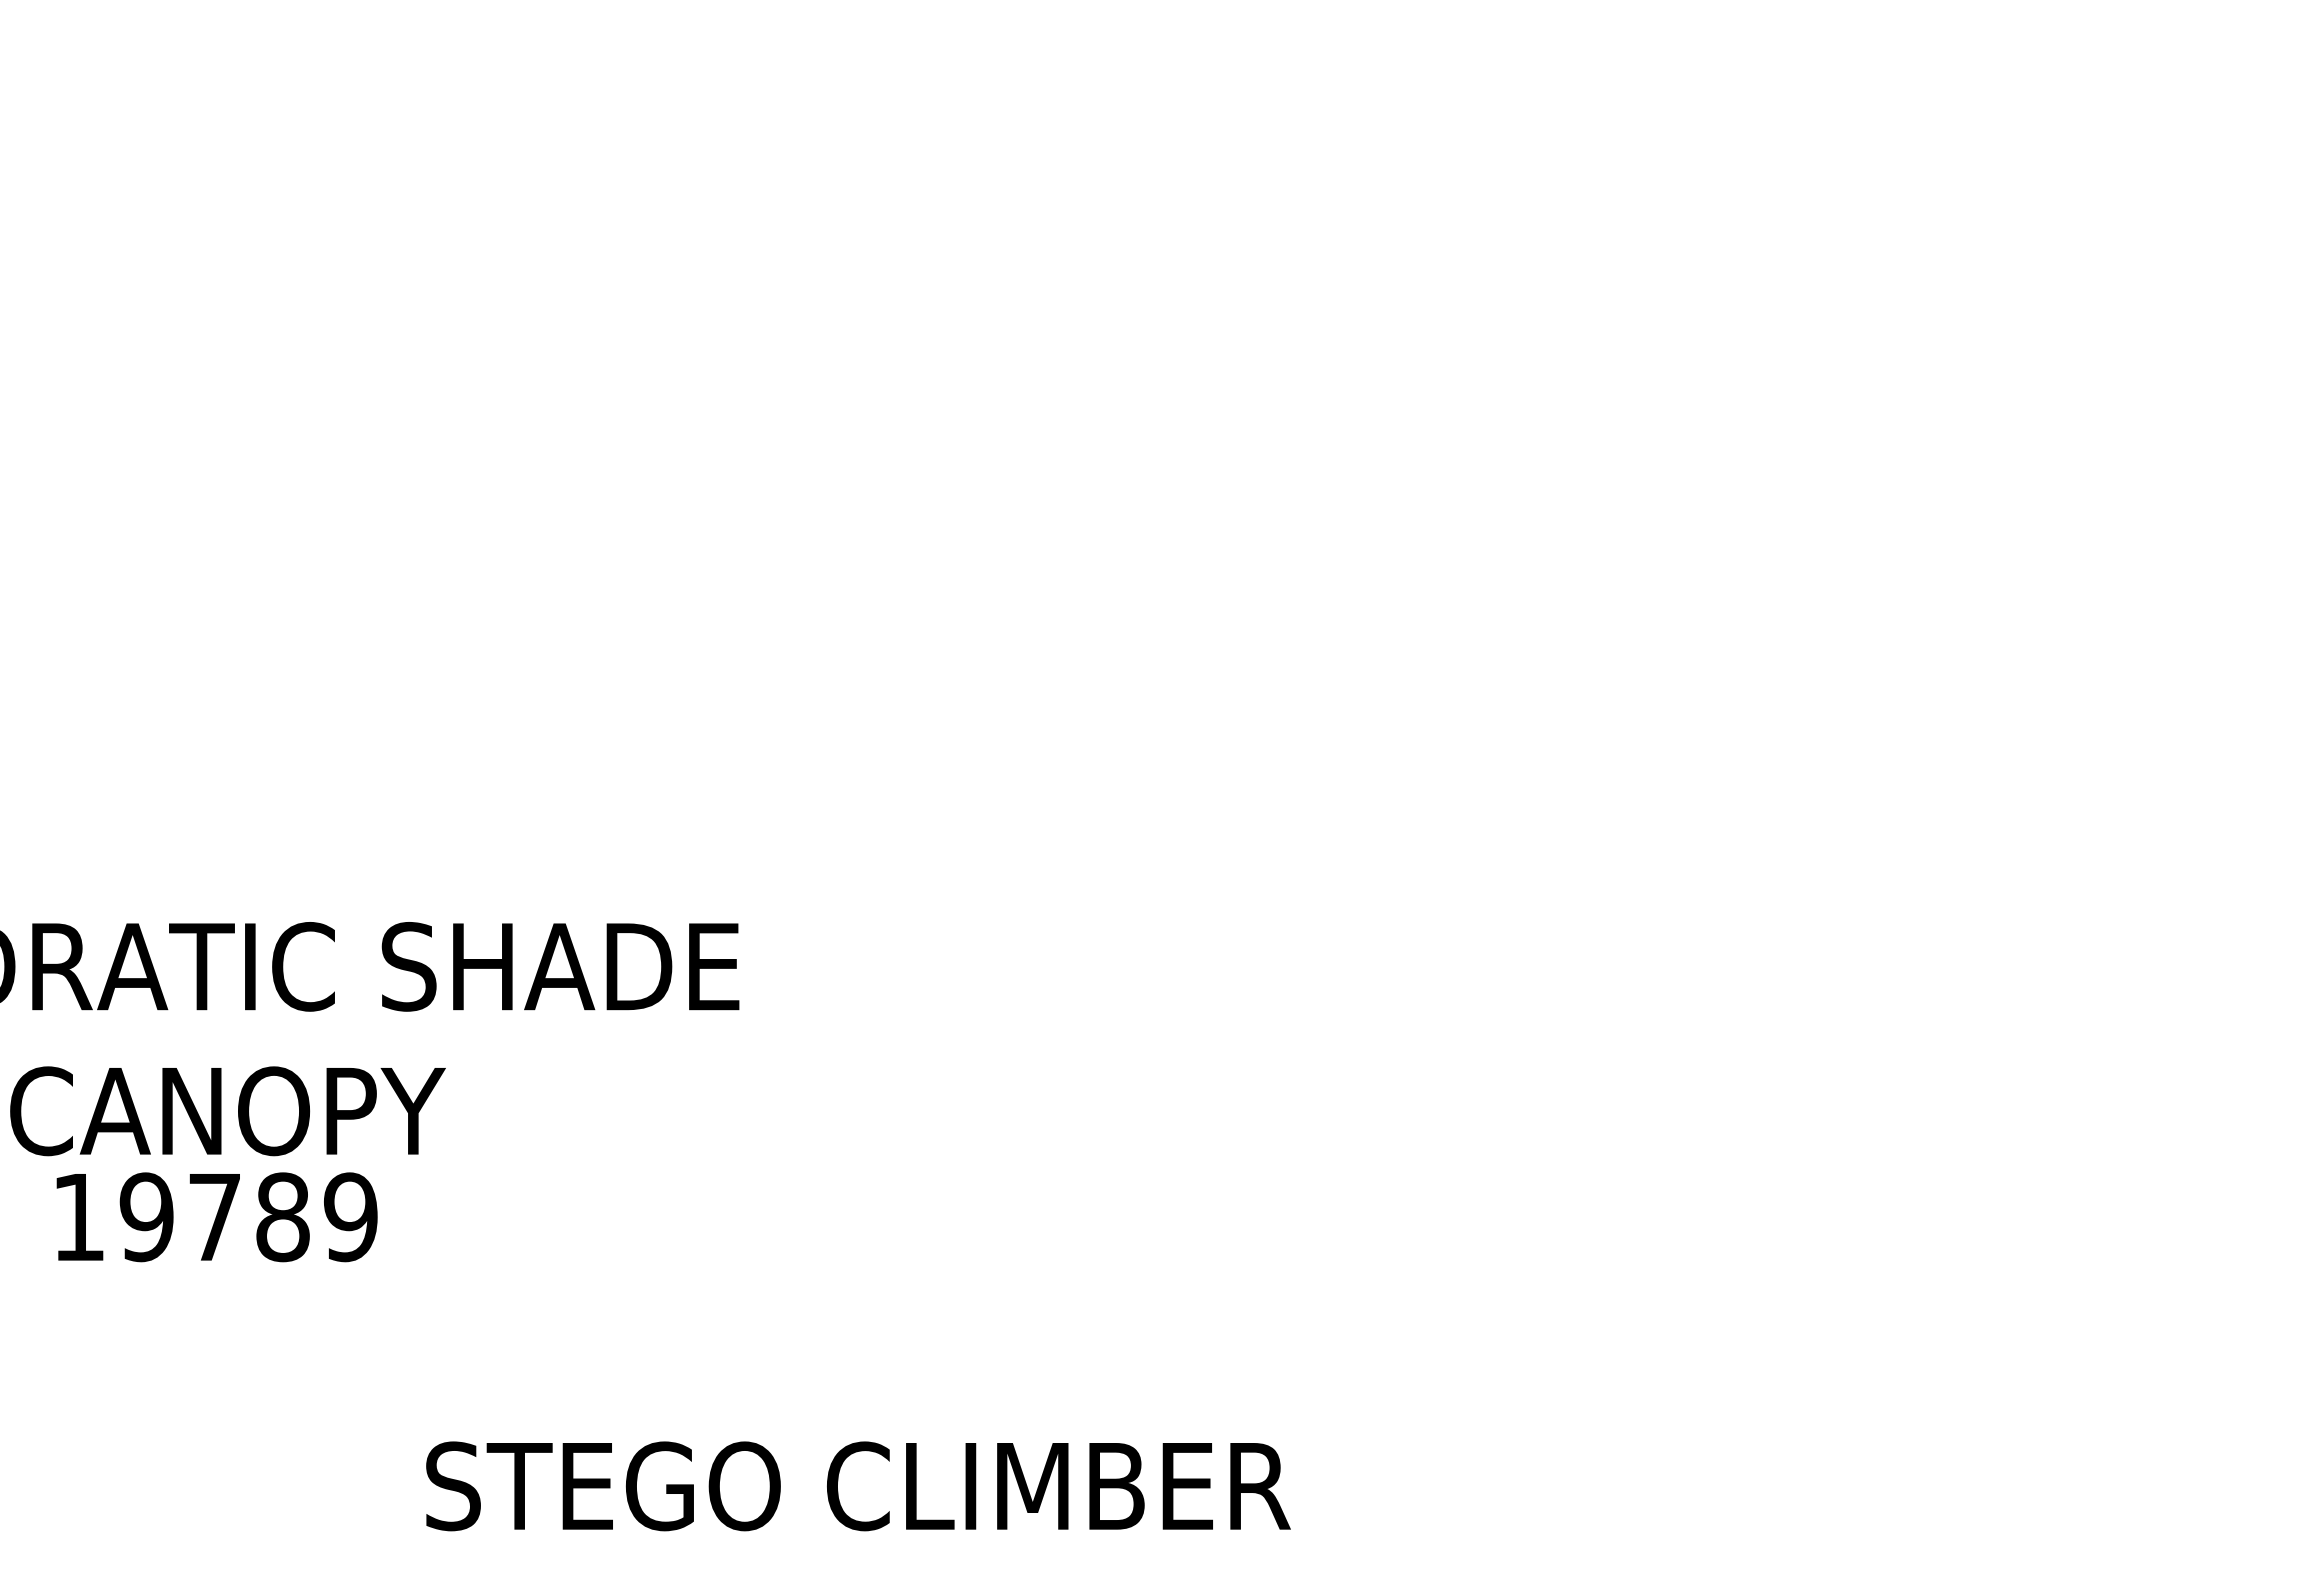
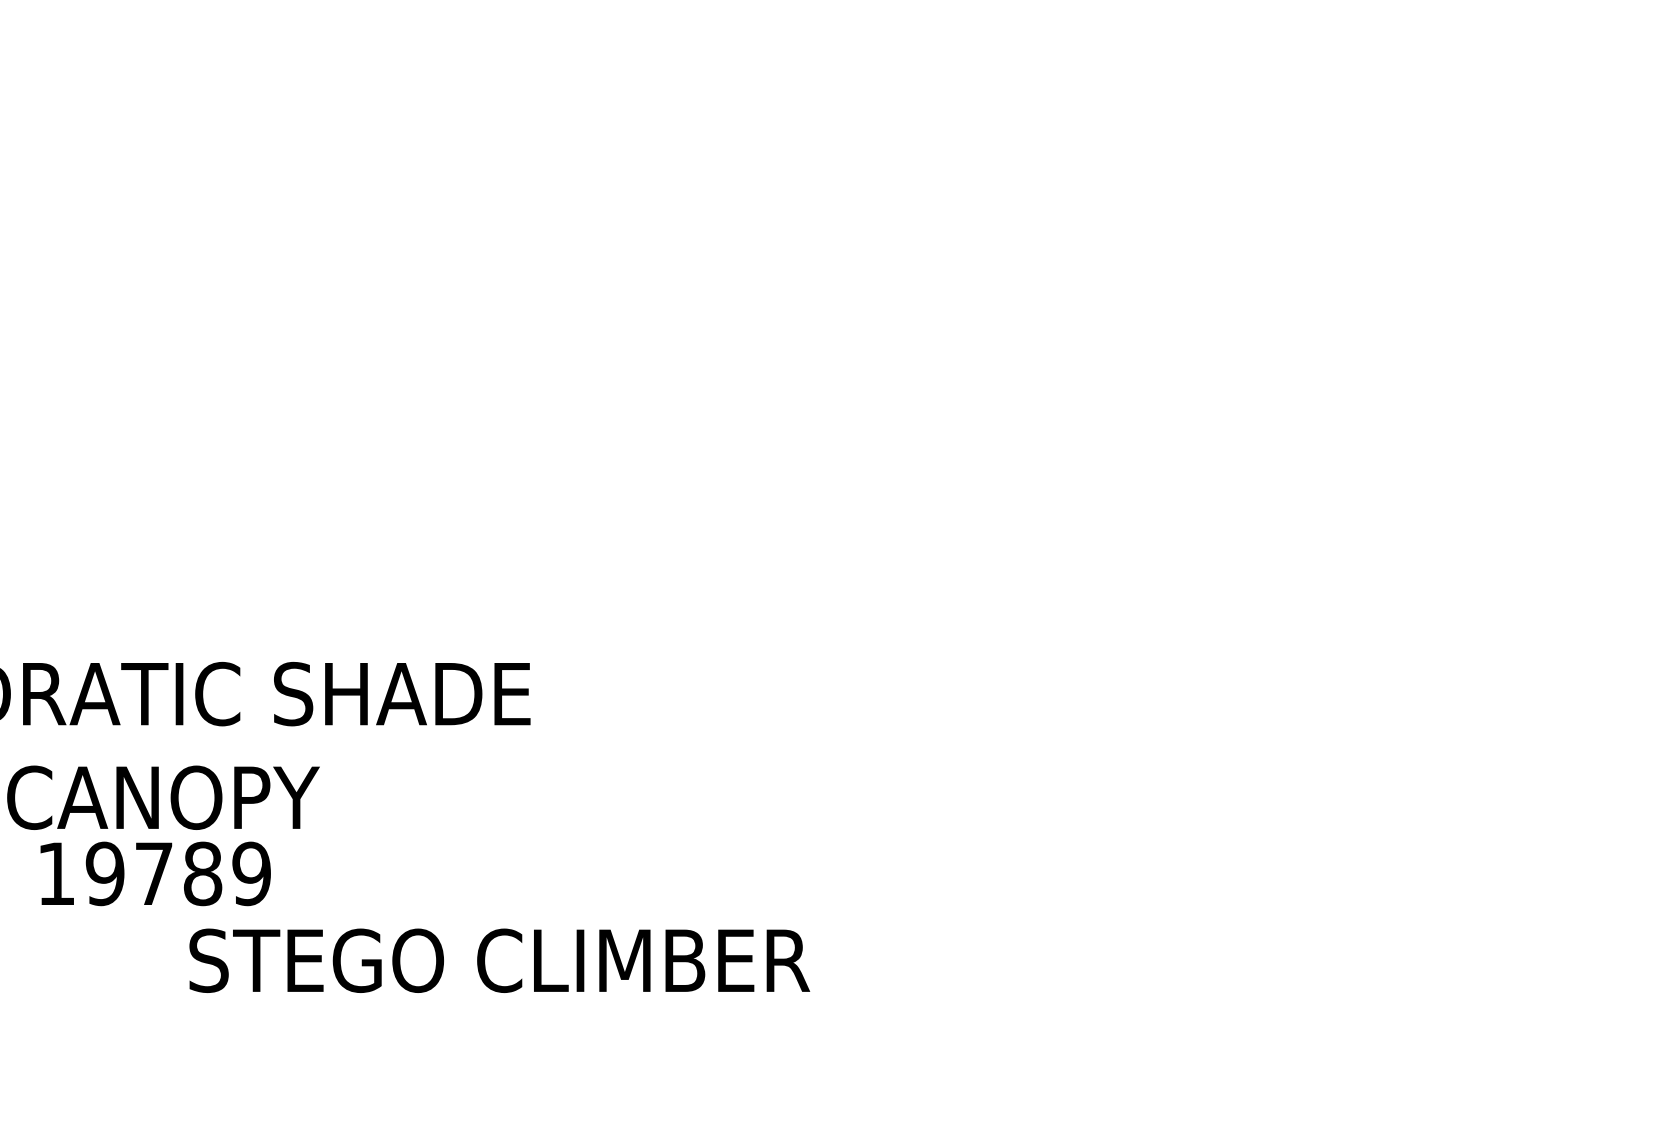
text: (858, 1486) -> (499, 960), moved

